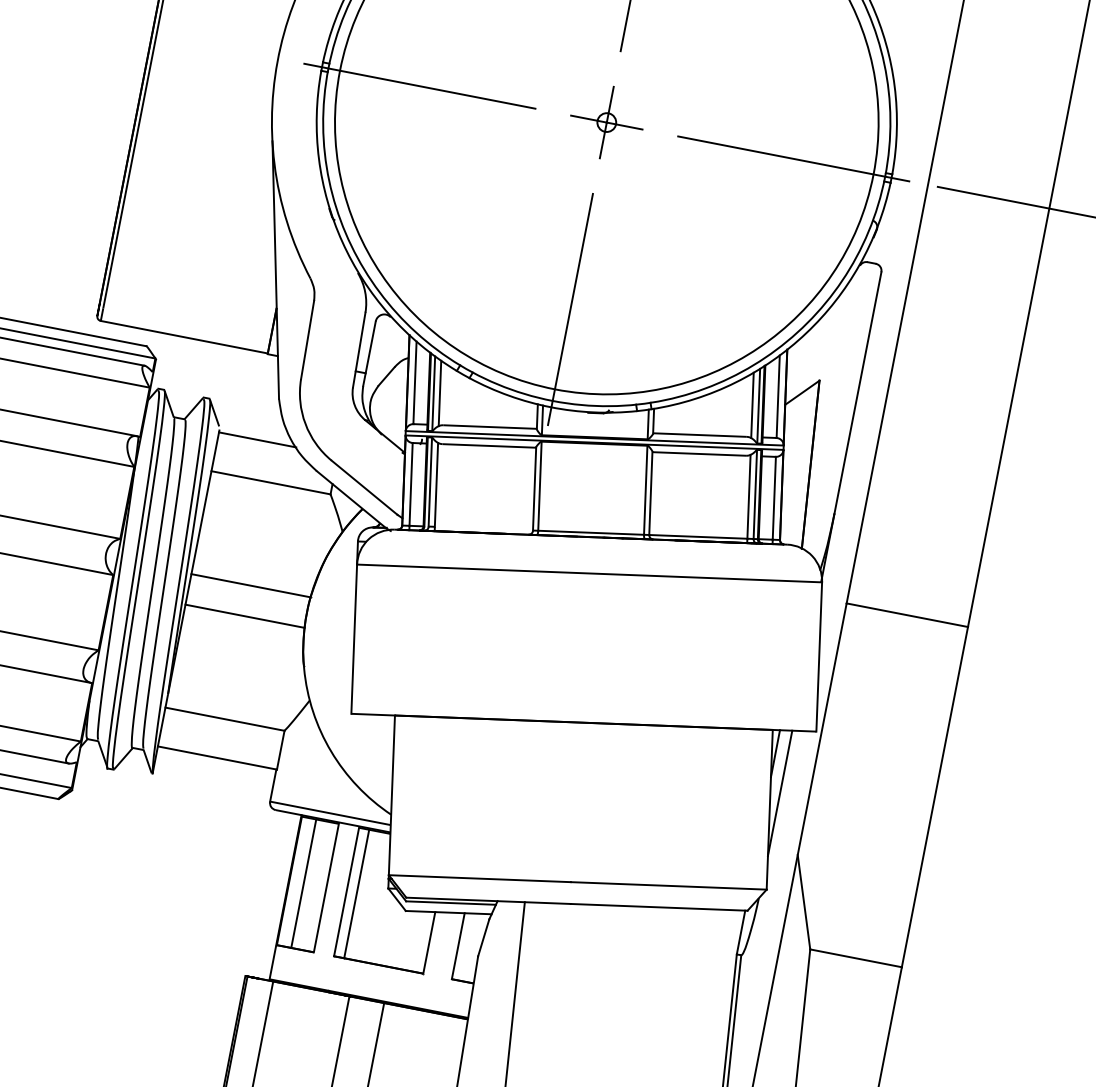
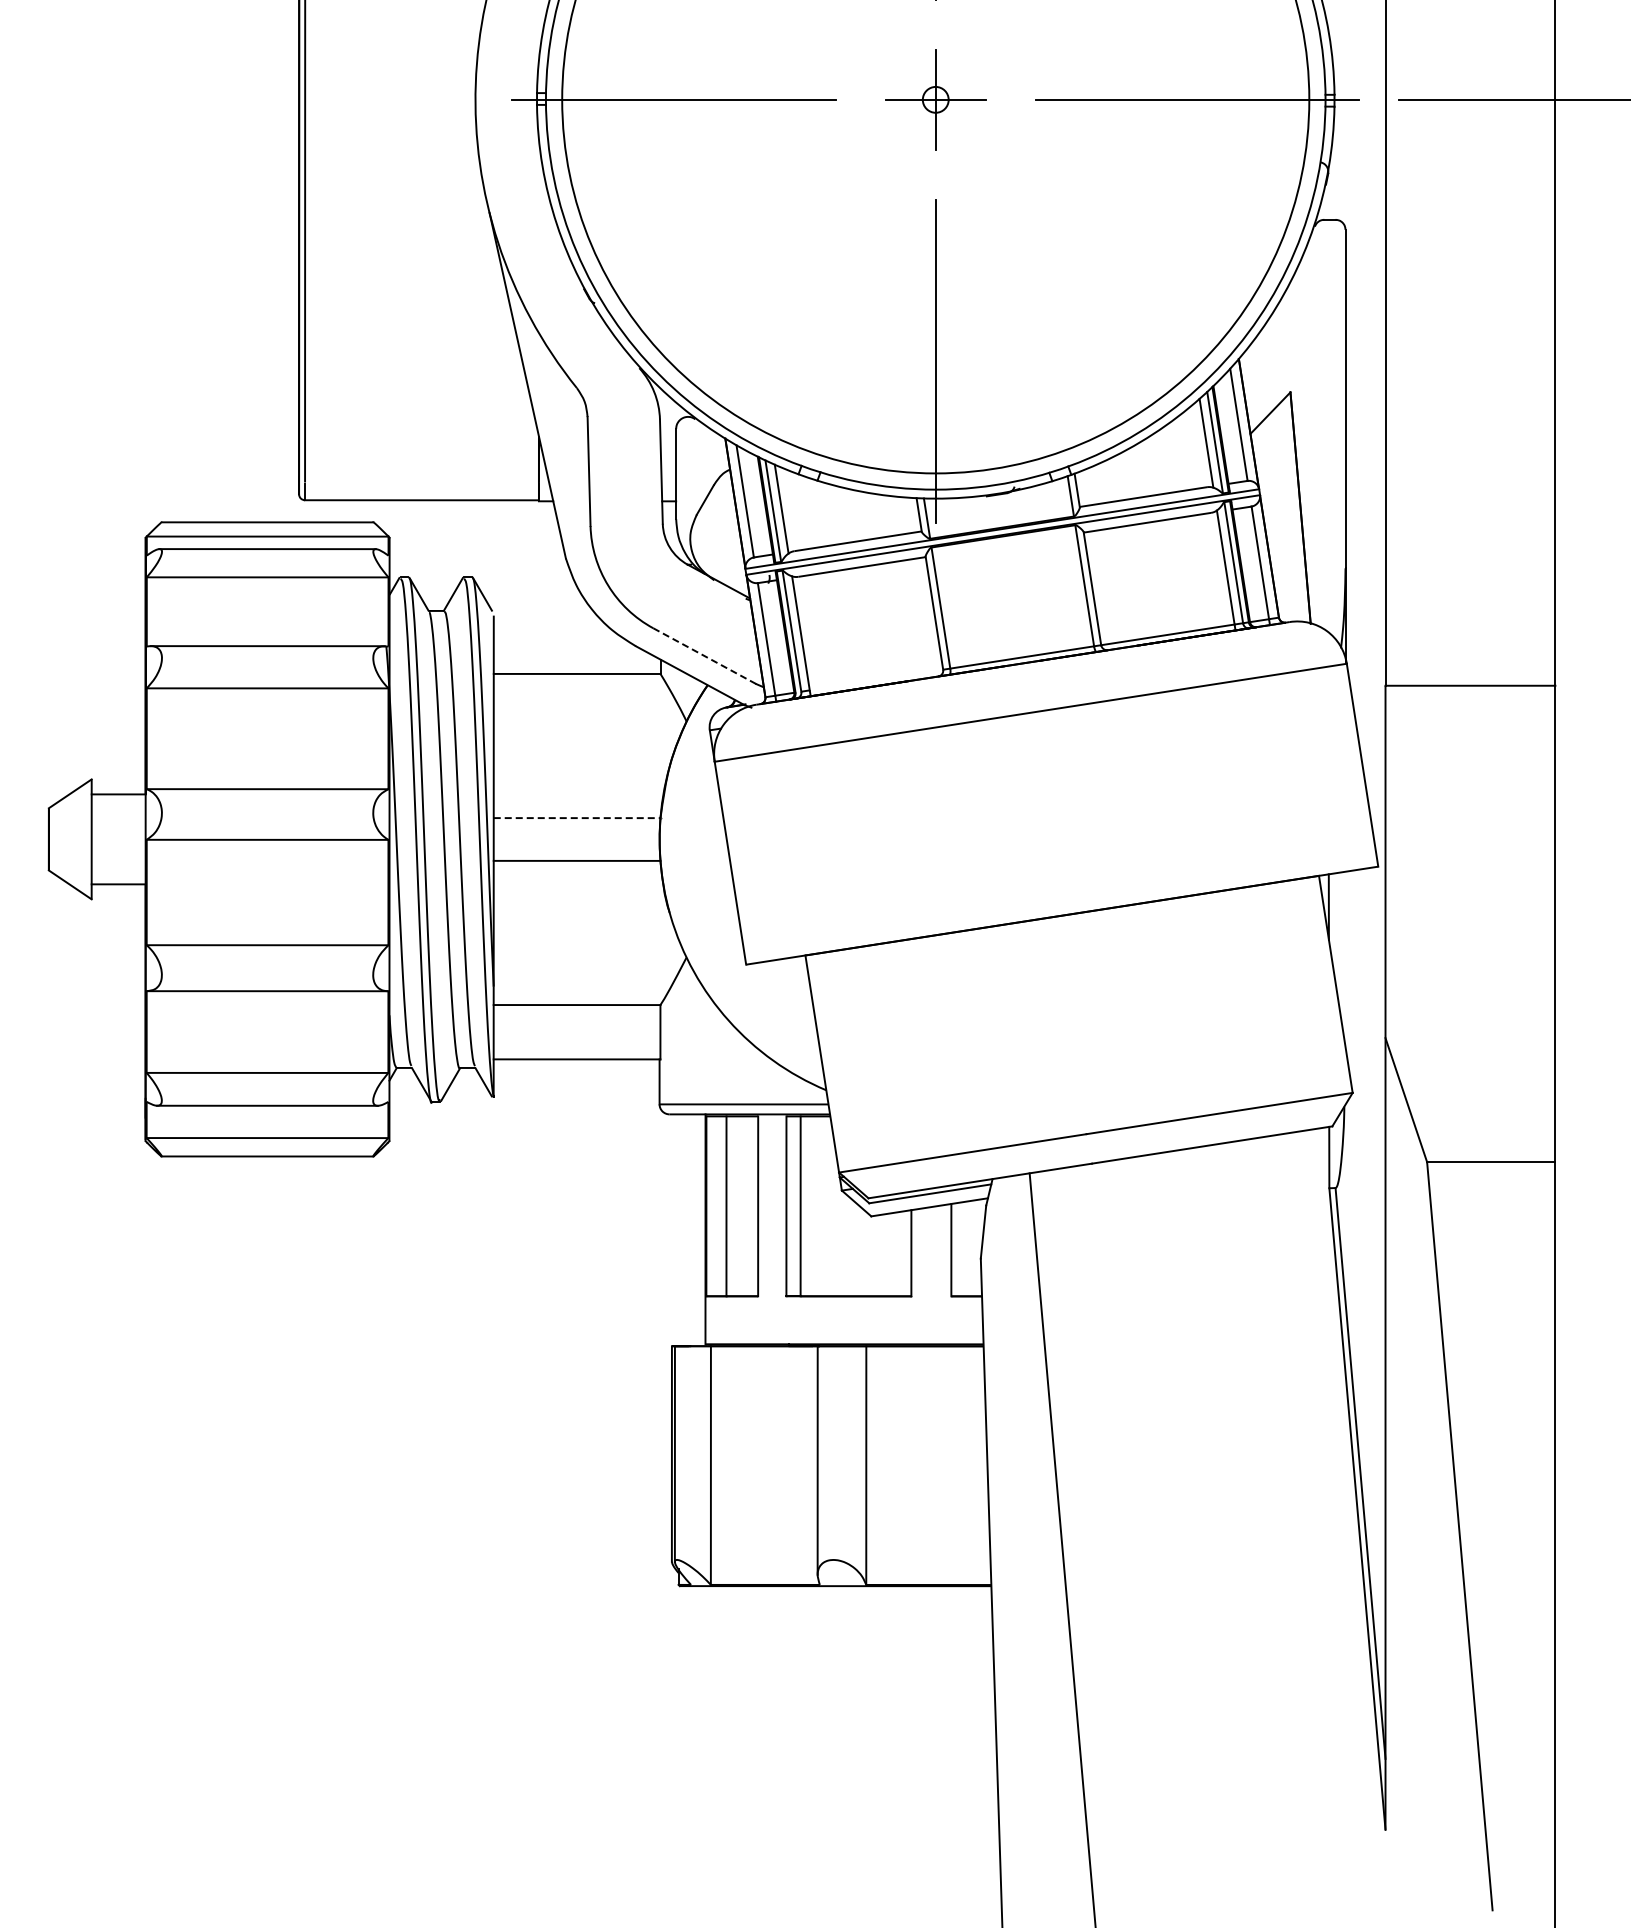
line: (257, 439) -> (547, 619), removed
line: (364, 487) -> (704, 656), solid -> dashed
line: (251, 586) -> (577, 818), solid -> dashed
line: (780, 793) -> (1345, 959), removed

